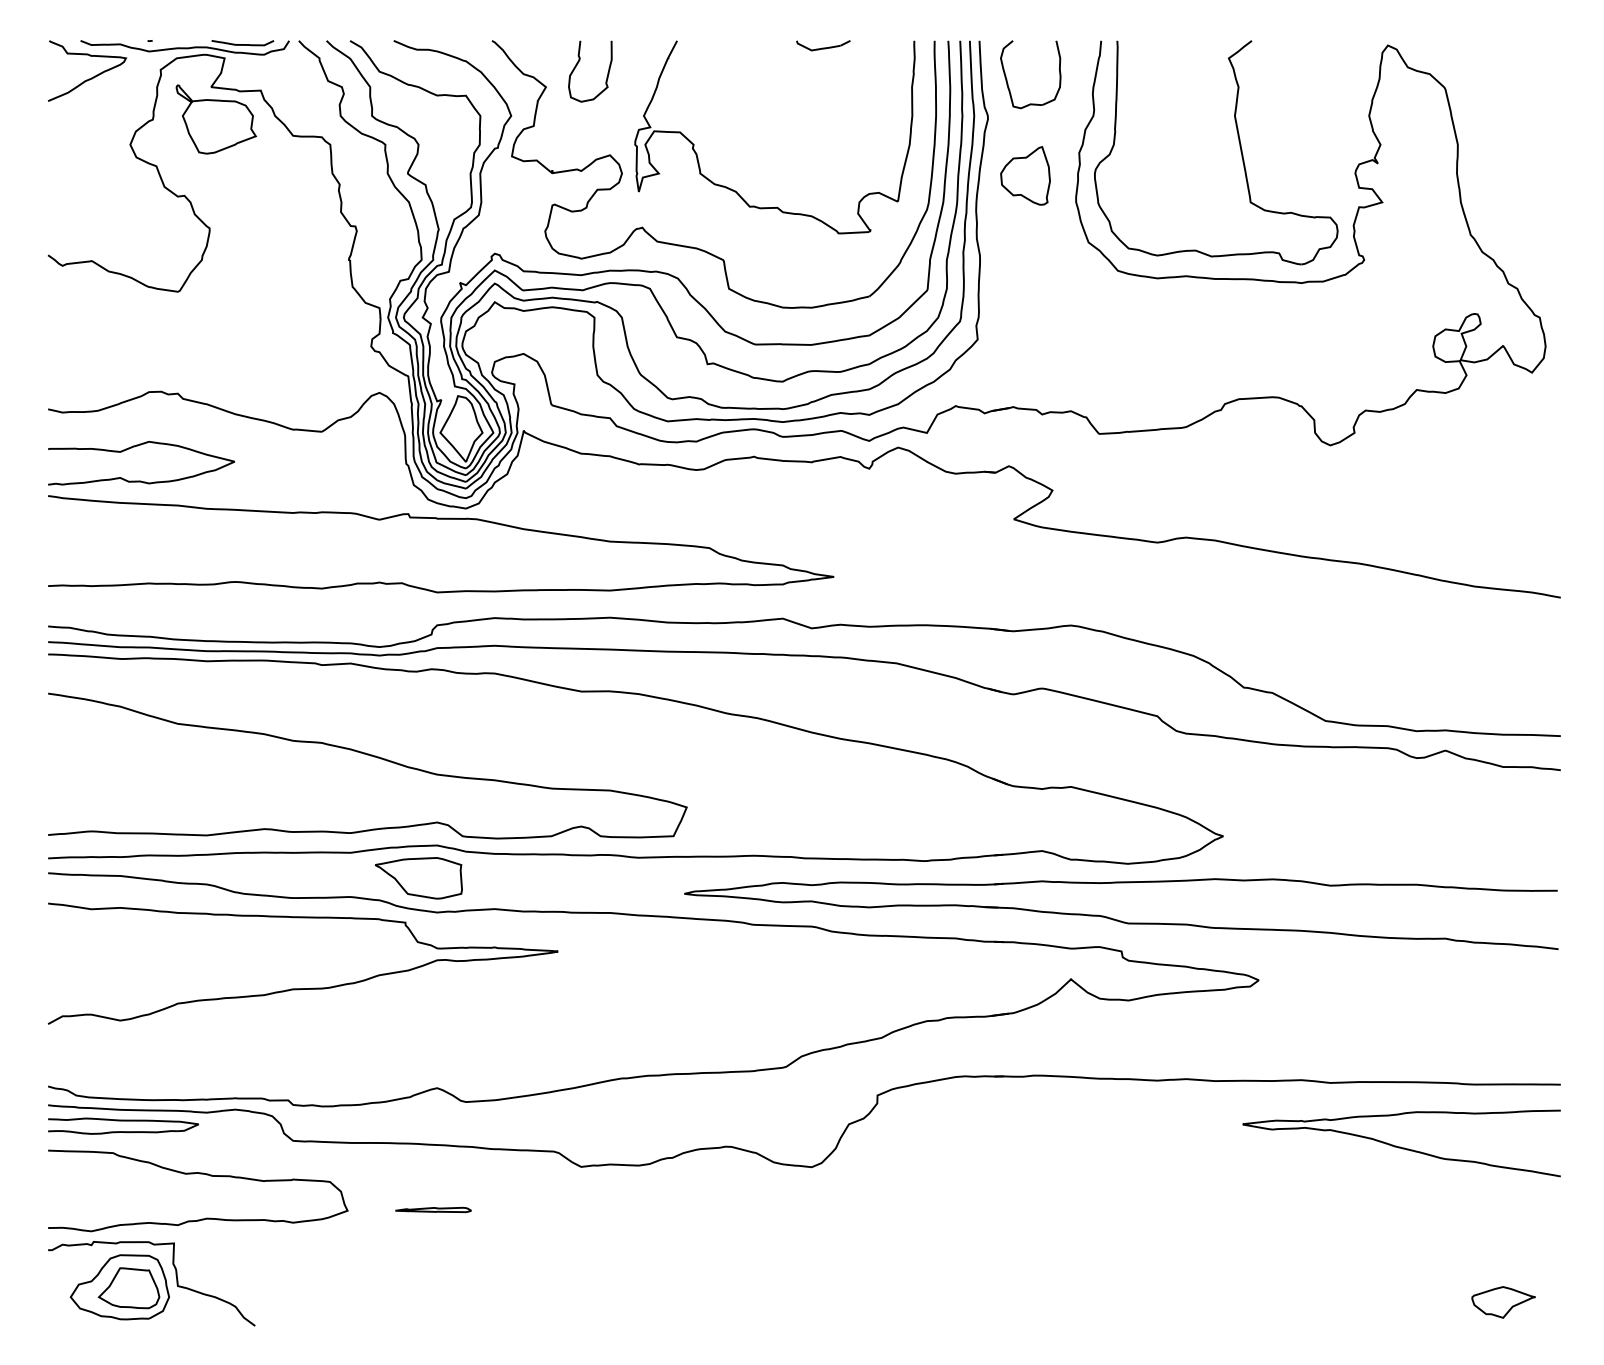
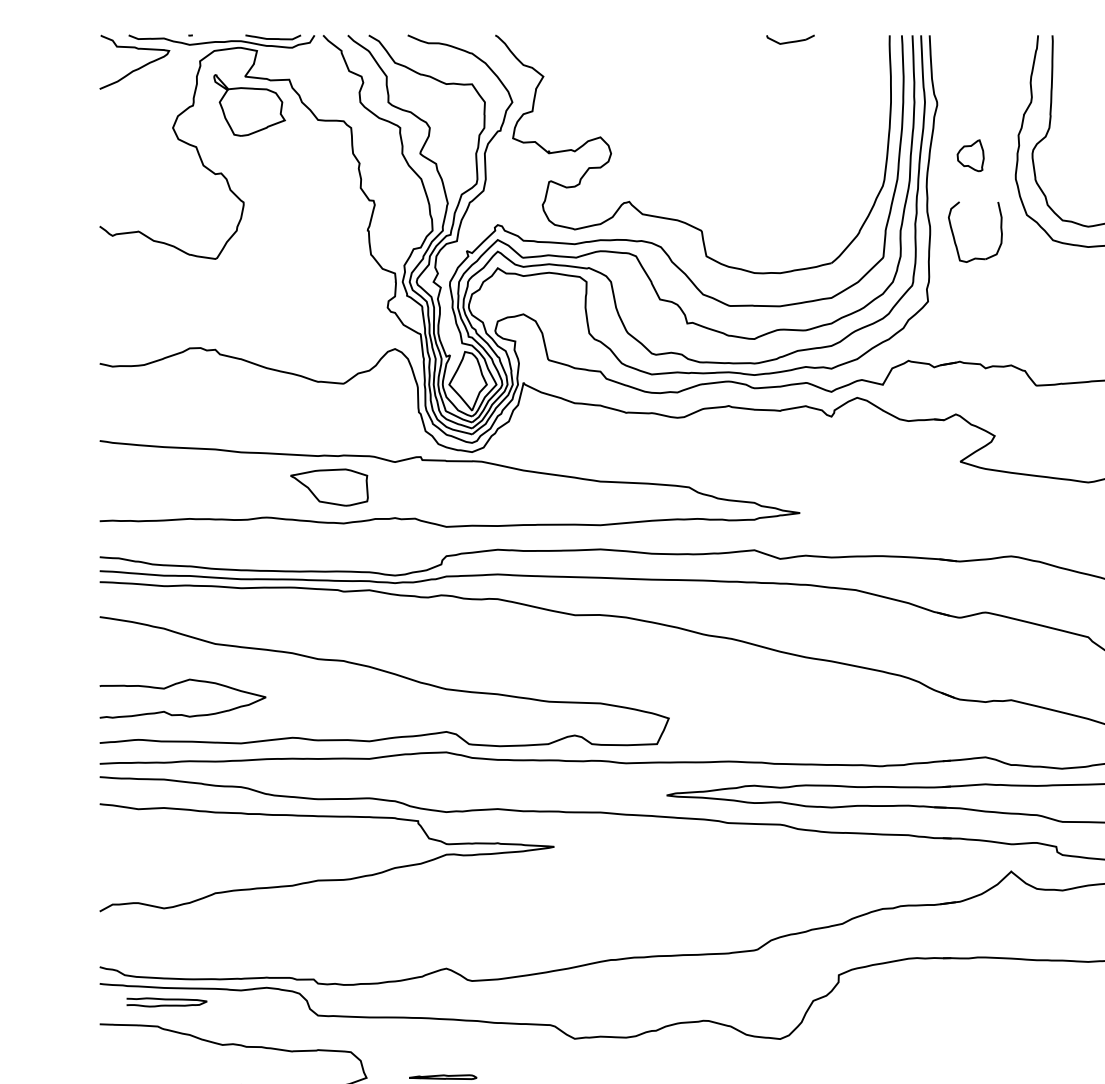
curve: (579, 62) -> (573, 54), removed
part: (1007, 79) -> (954, 236), moved
part: (1025, 175) -> (970, 155), size x0.6
part: (735, 190) -> (712, 168), removed
curve: (138, 446) -> (180, 683), moved
part: (418, 878) -> (329, 487), moved
part: (123, 1125) -> (166, 1001), size x0.6

